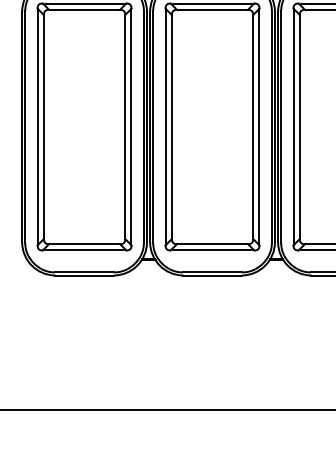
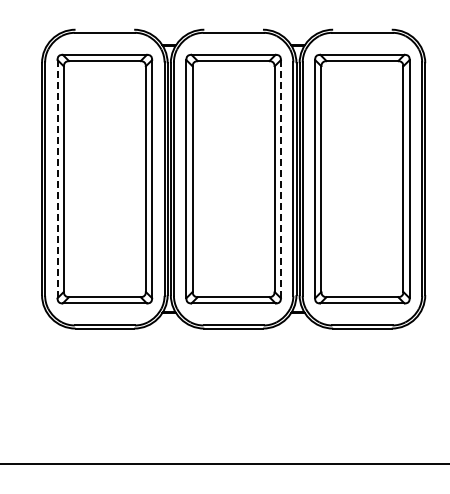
line: (259, 126) -> (280, 178), solid -> dashed
line: (37, 127) -> (57, 179), solid -> dashed

